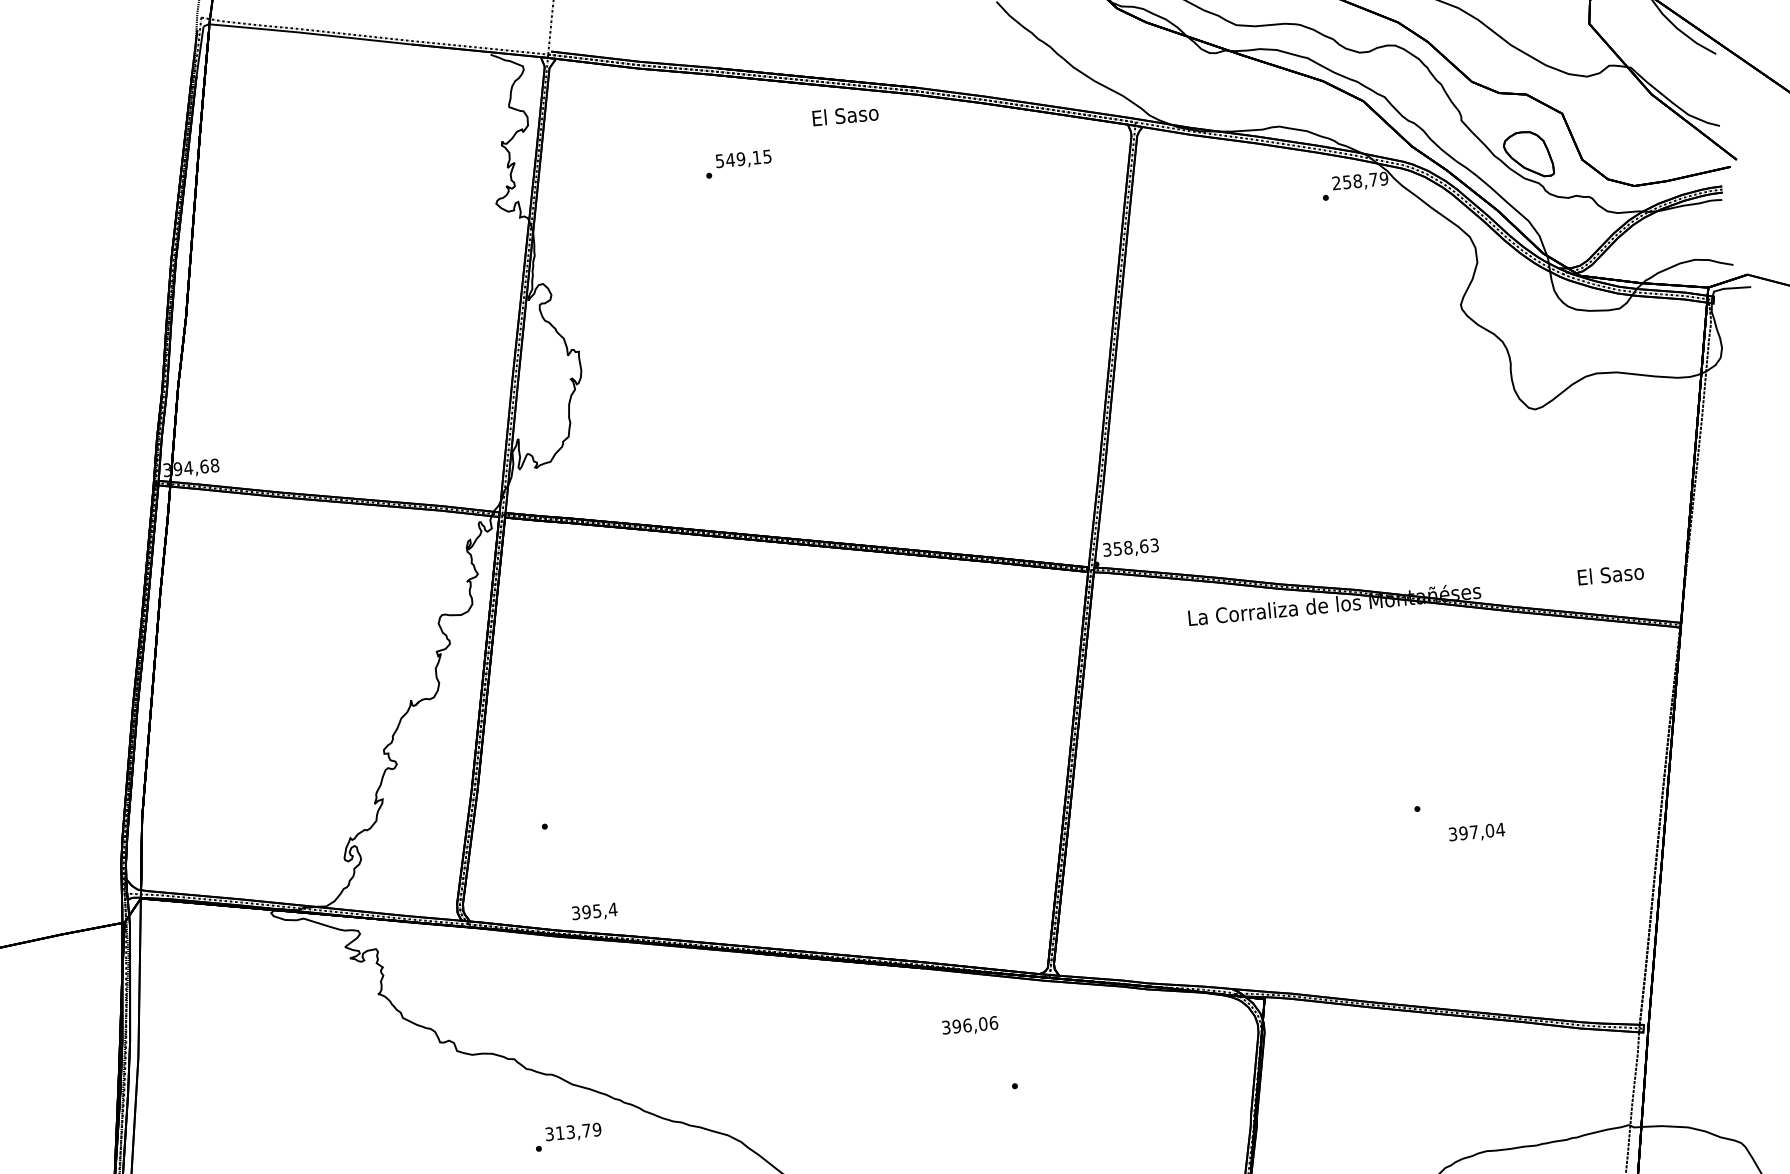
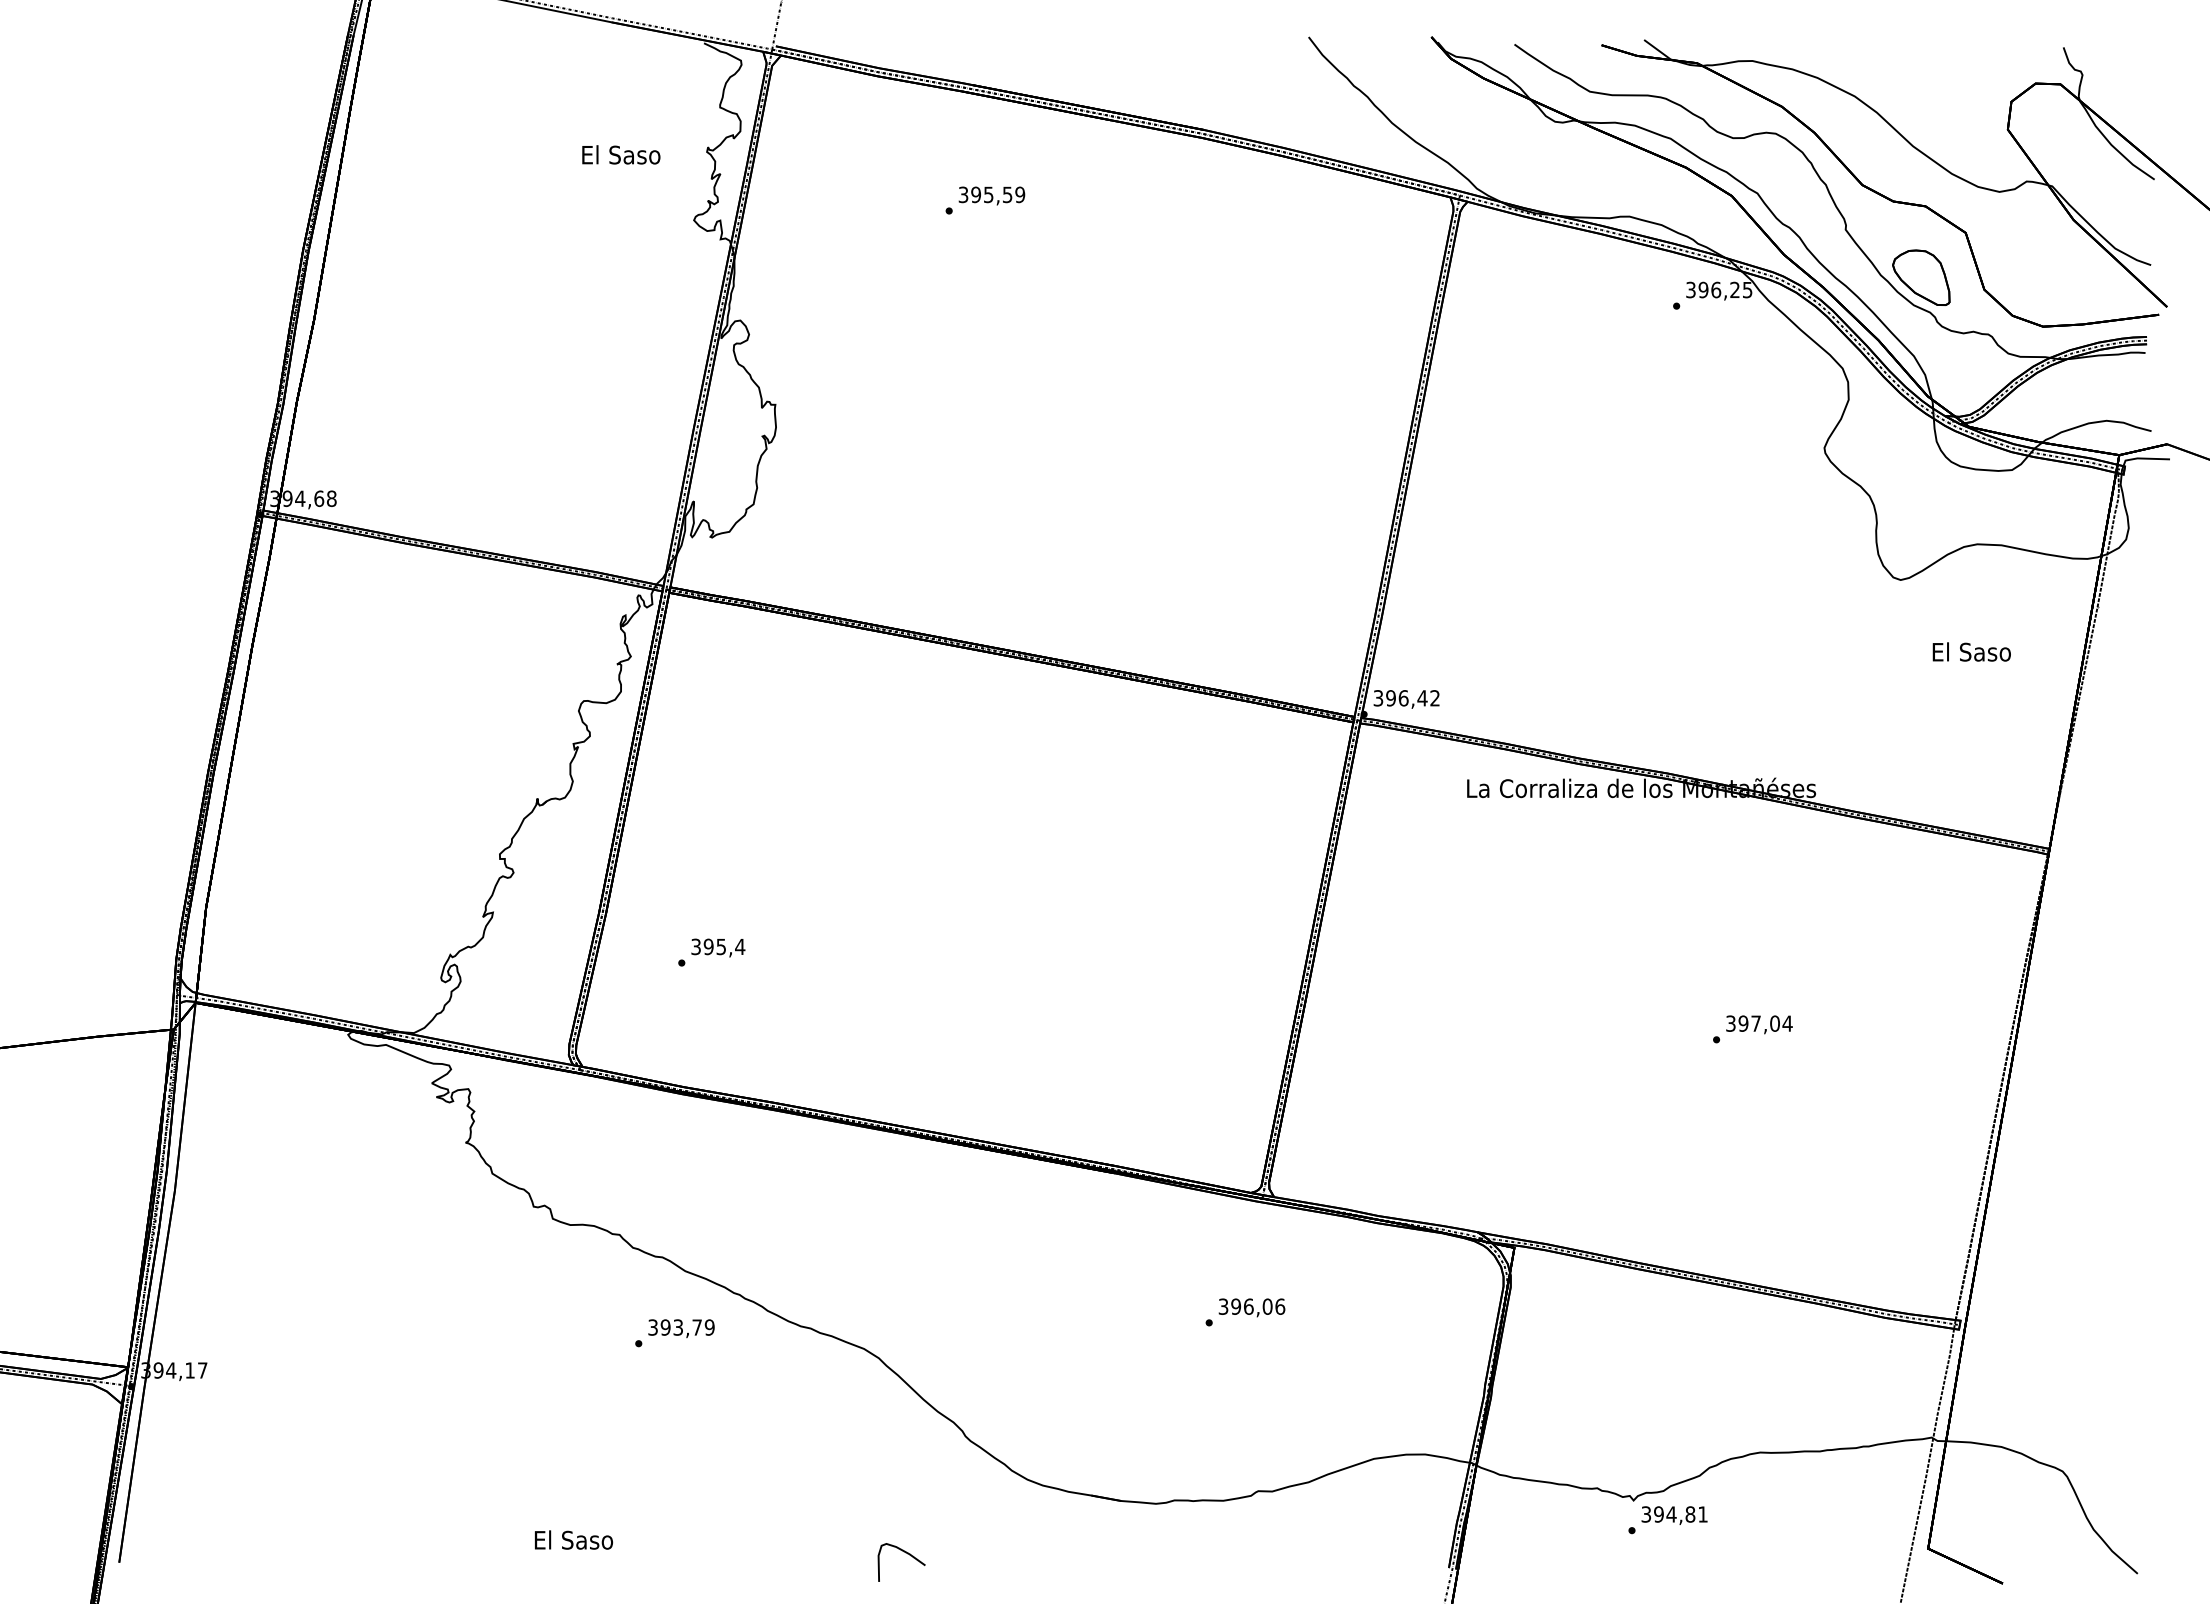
text: (845, 115) -> (621, 154), moved
text: (744, 158) -> (992, 194), 549,15 -> 395,59
text: (1360, 180) -> (1719, 289), 258,79 -> 396,25
text: (1135, 547) -> (1412, 698), 358,63 -> 396,42
text: (1610, 574) -> (1971, 651), moved
text: (1477, 832) -> (1759, 1024), moved
text: (594, 911) -> (718, 947), moved
text: (969, 1025) -> (1251, 1307), moved
text: (560, 1133) -> (665, 1327), 313,79 -> 393,79

